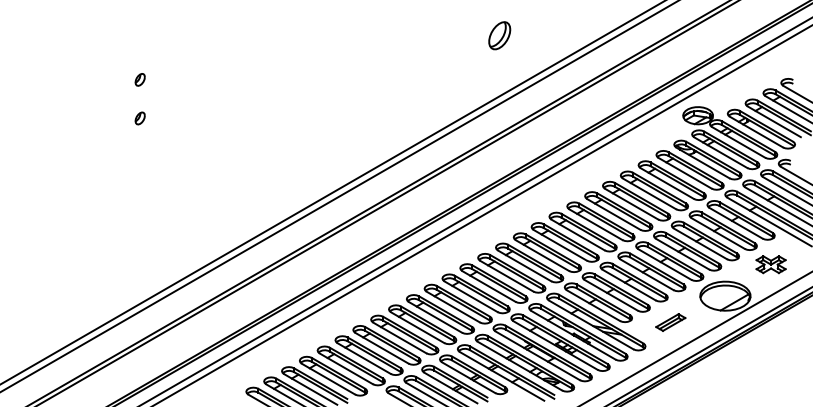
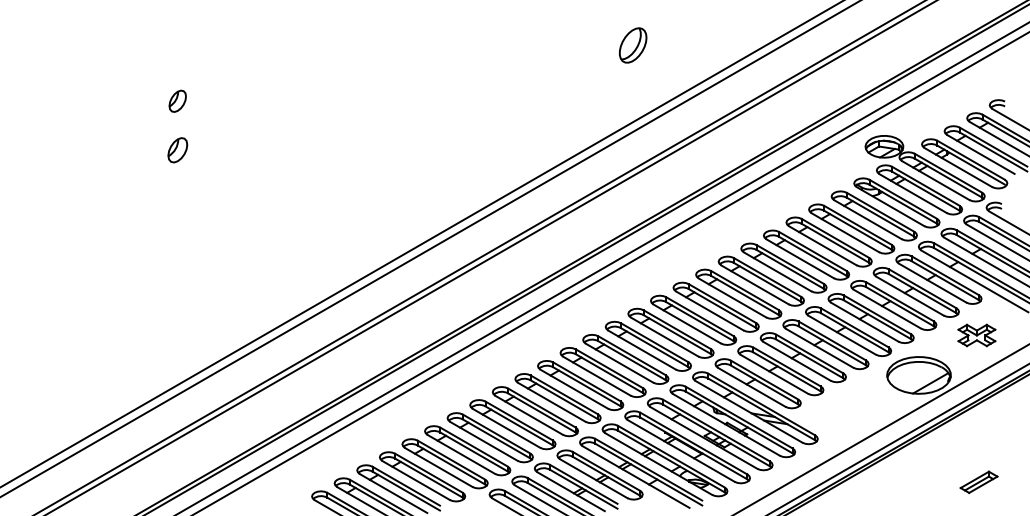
part: (139, 79) -> (176, 100), size x1.4
part: (139, 118) -> (176, 150), size x1.6
part: (670, 322) -> (978, 482), moved

